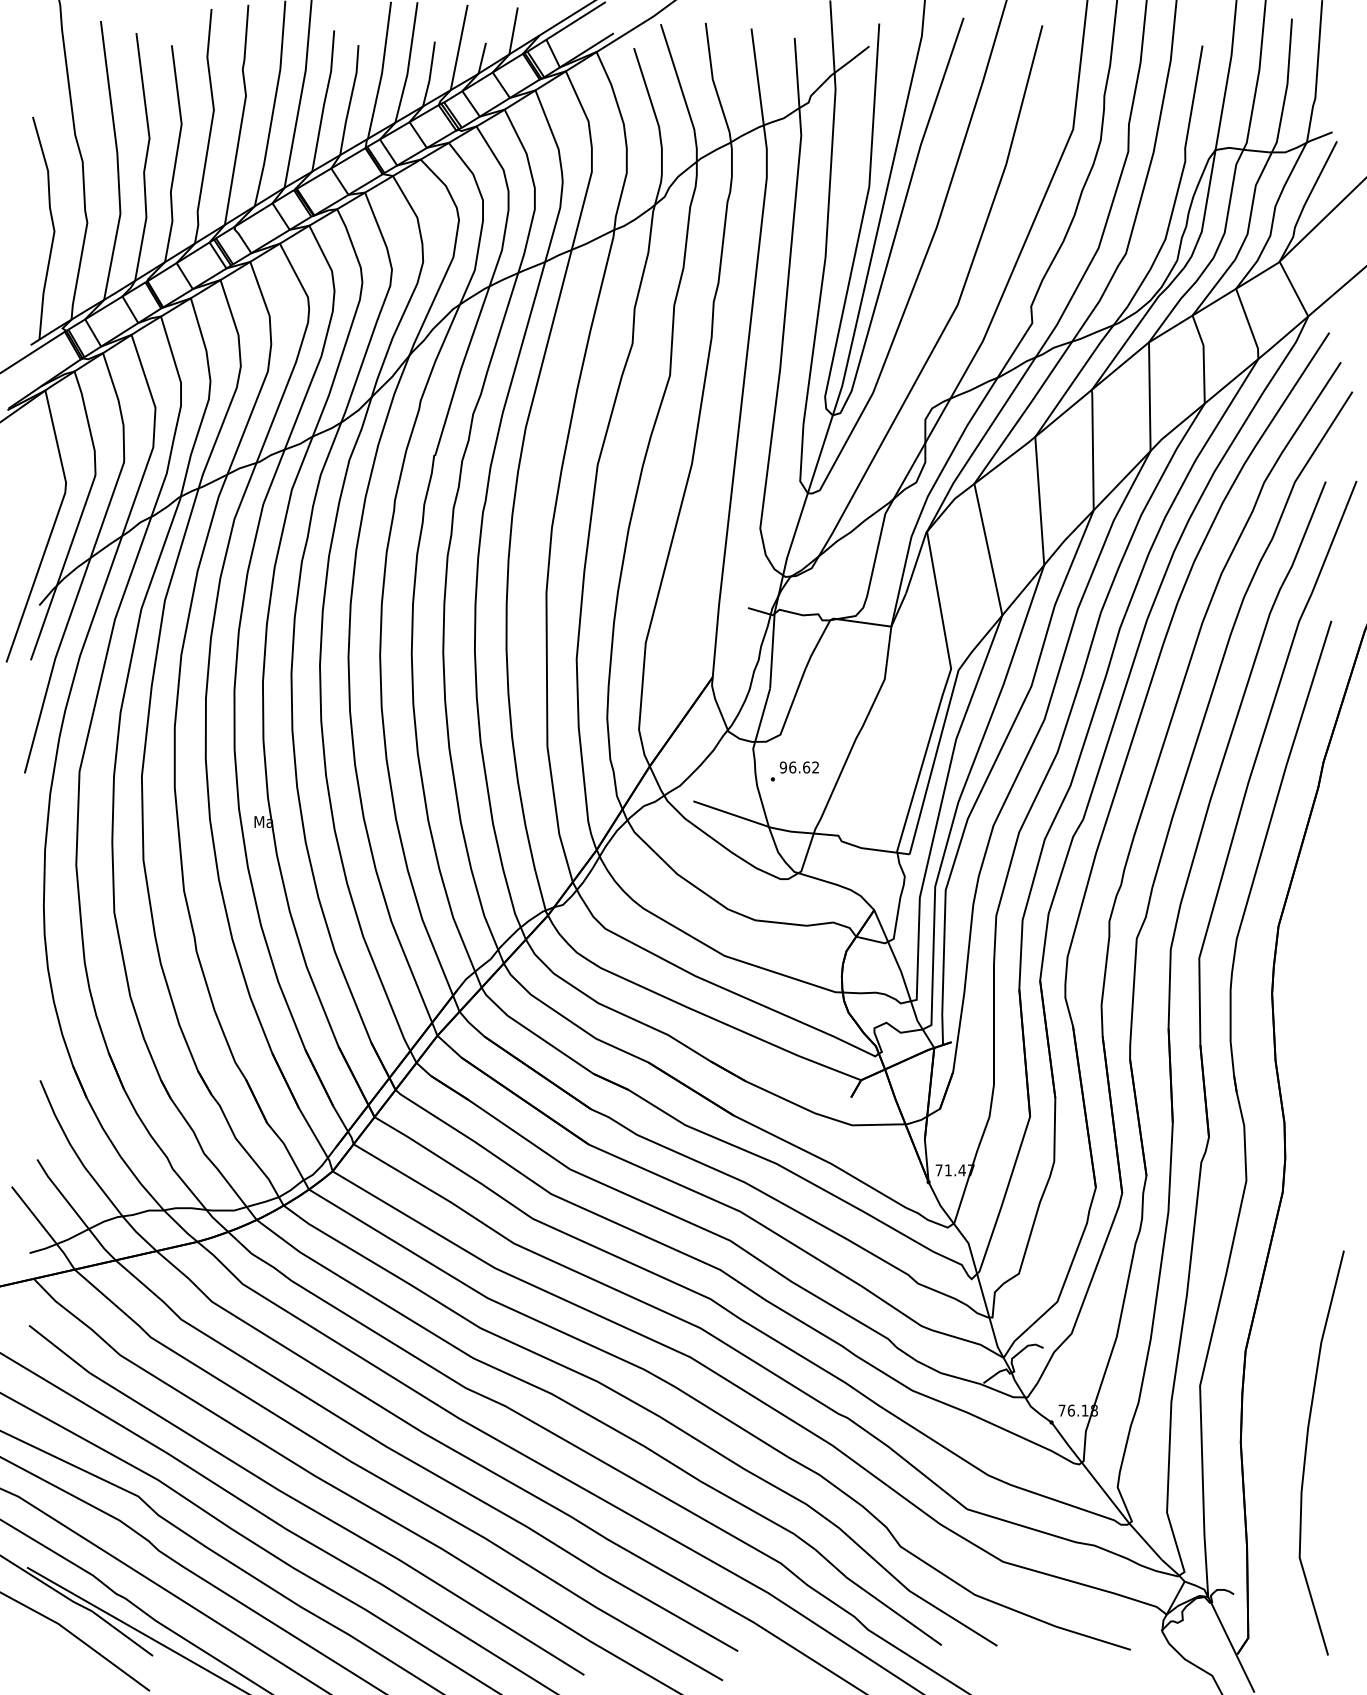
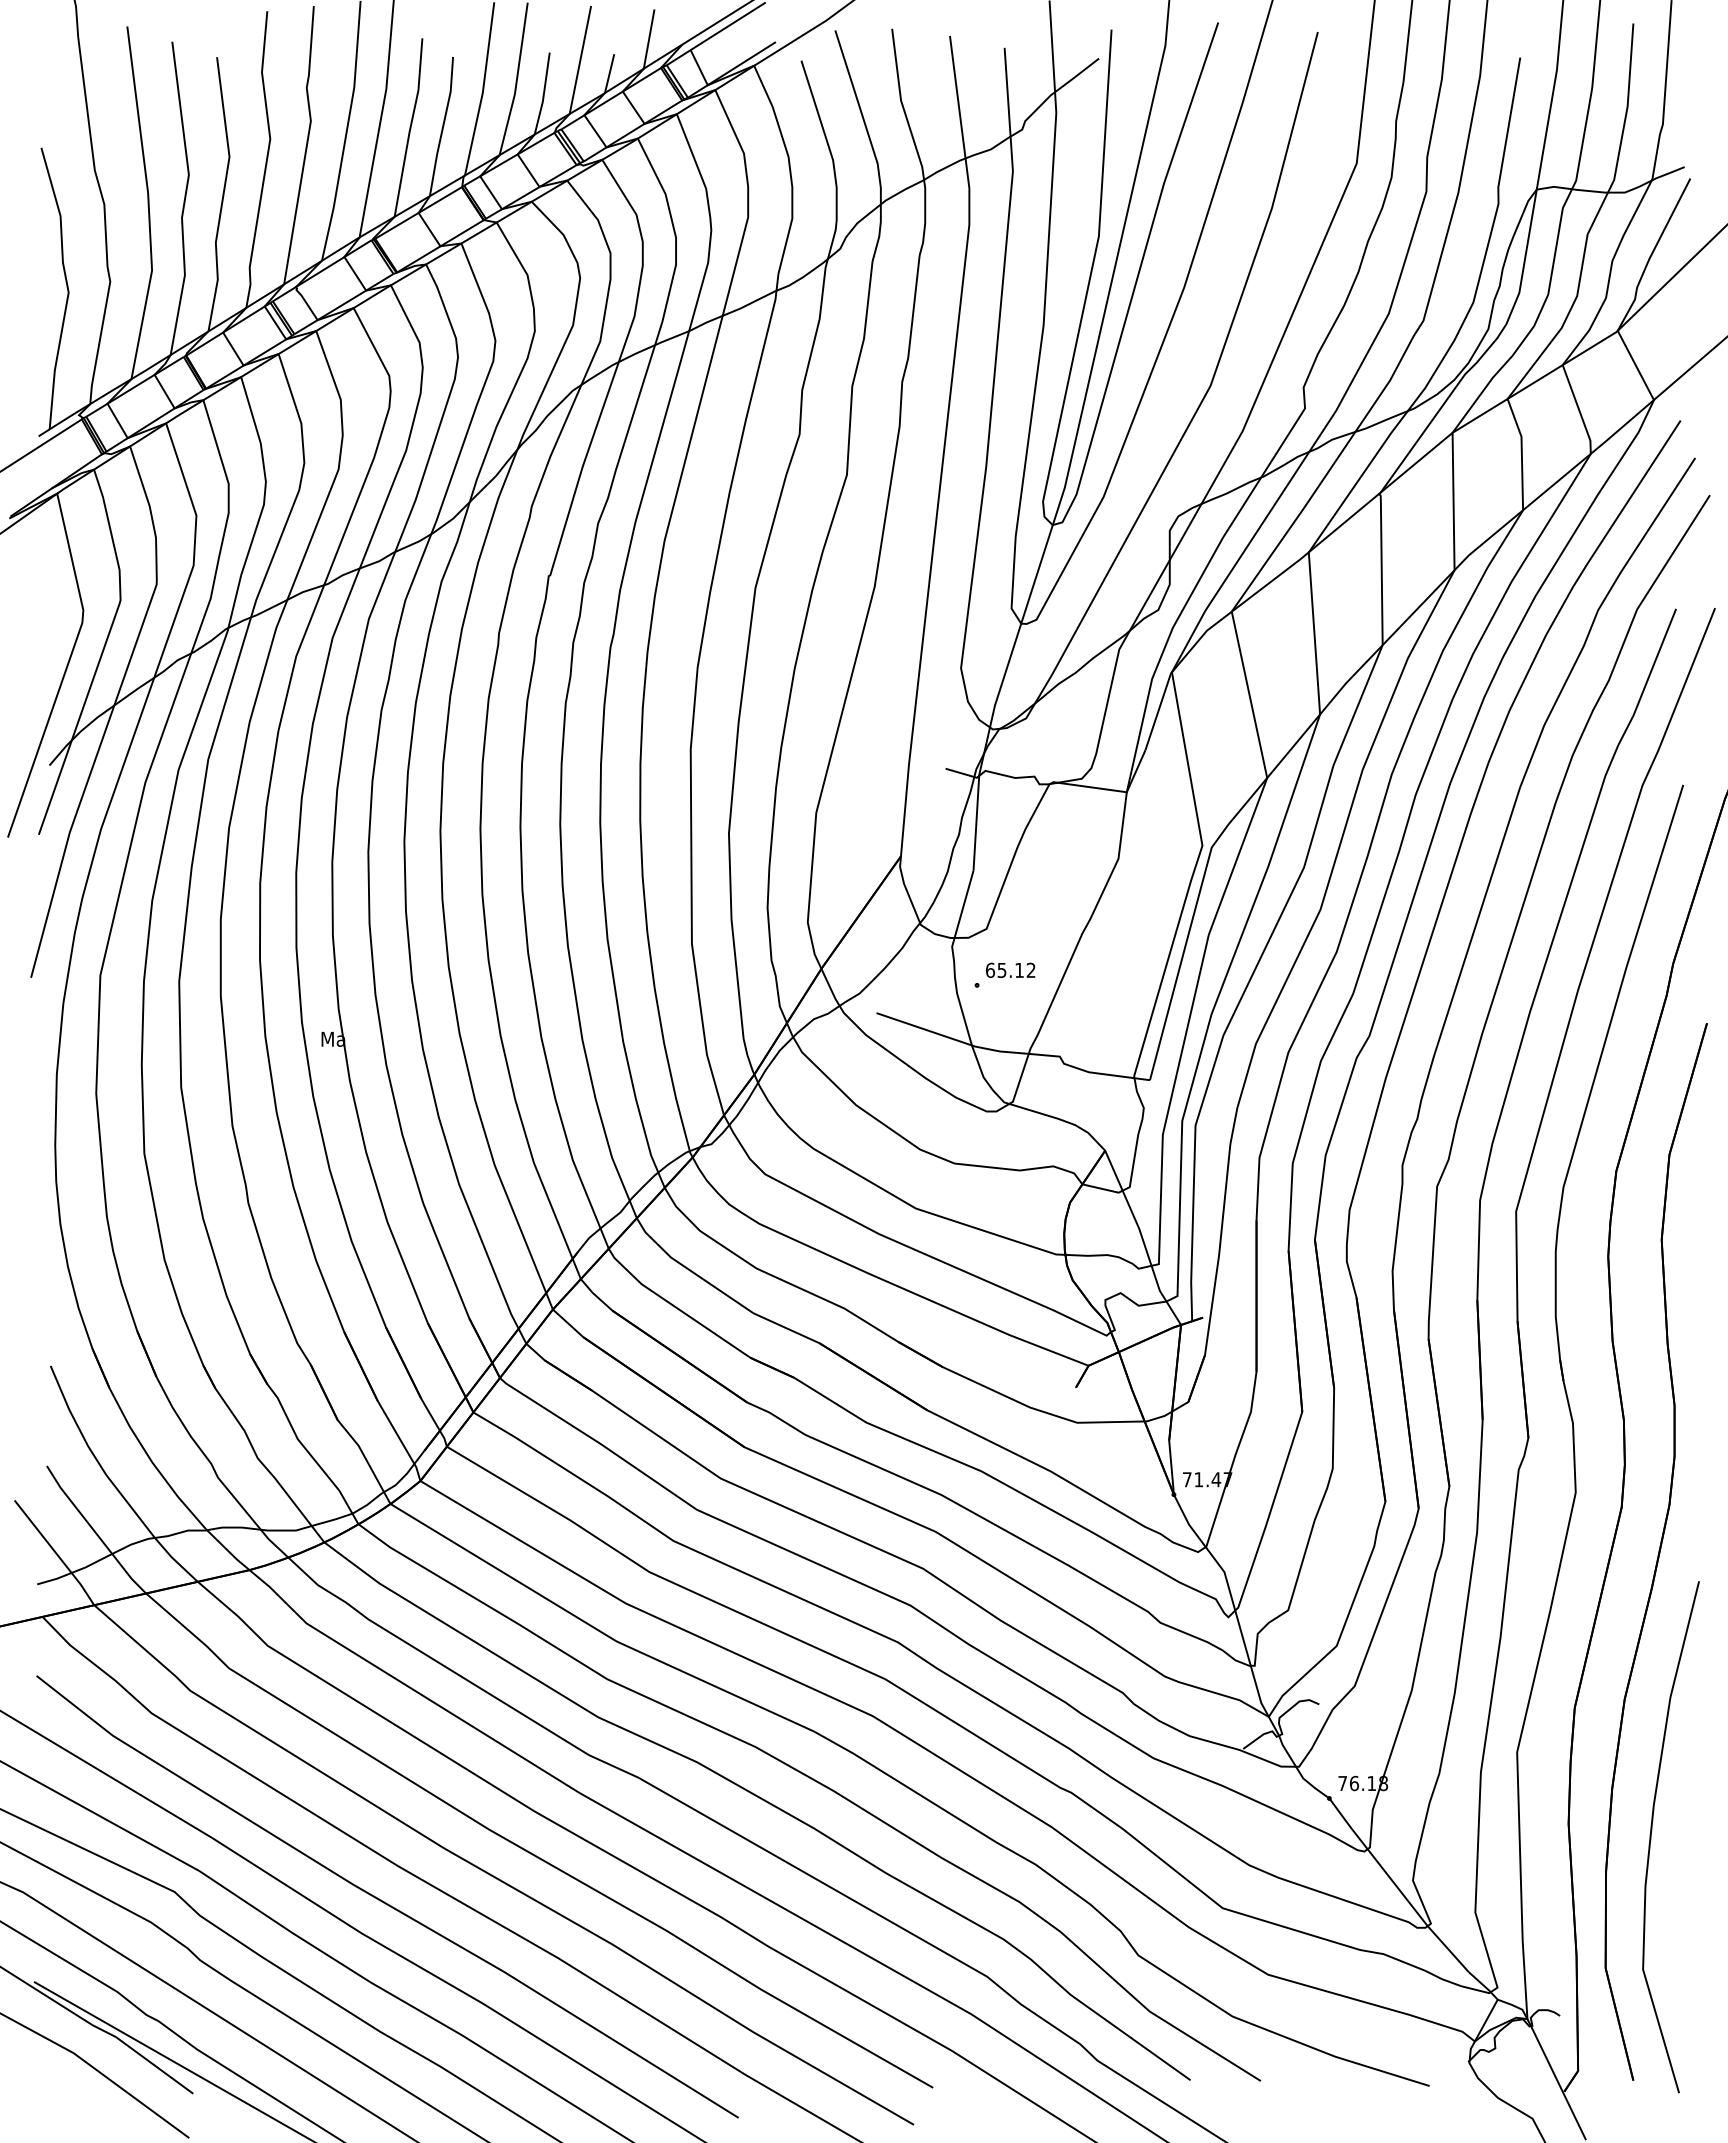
text: (794, 766) -> (1004, 969), 96.62 -> 65.12
part: (1309, 1227) -> (1655, 1551), added

